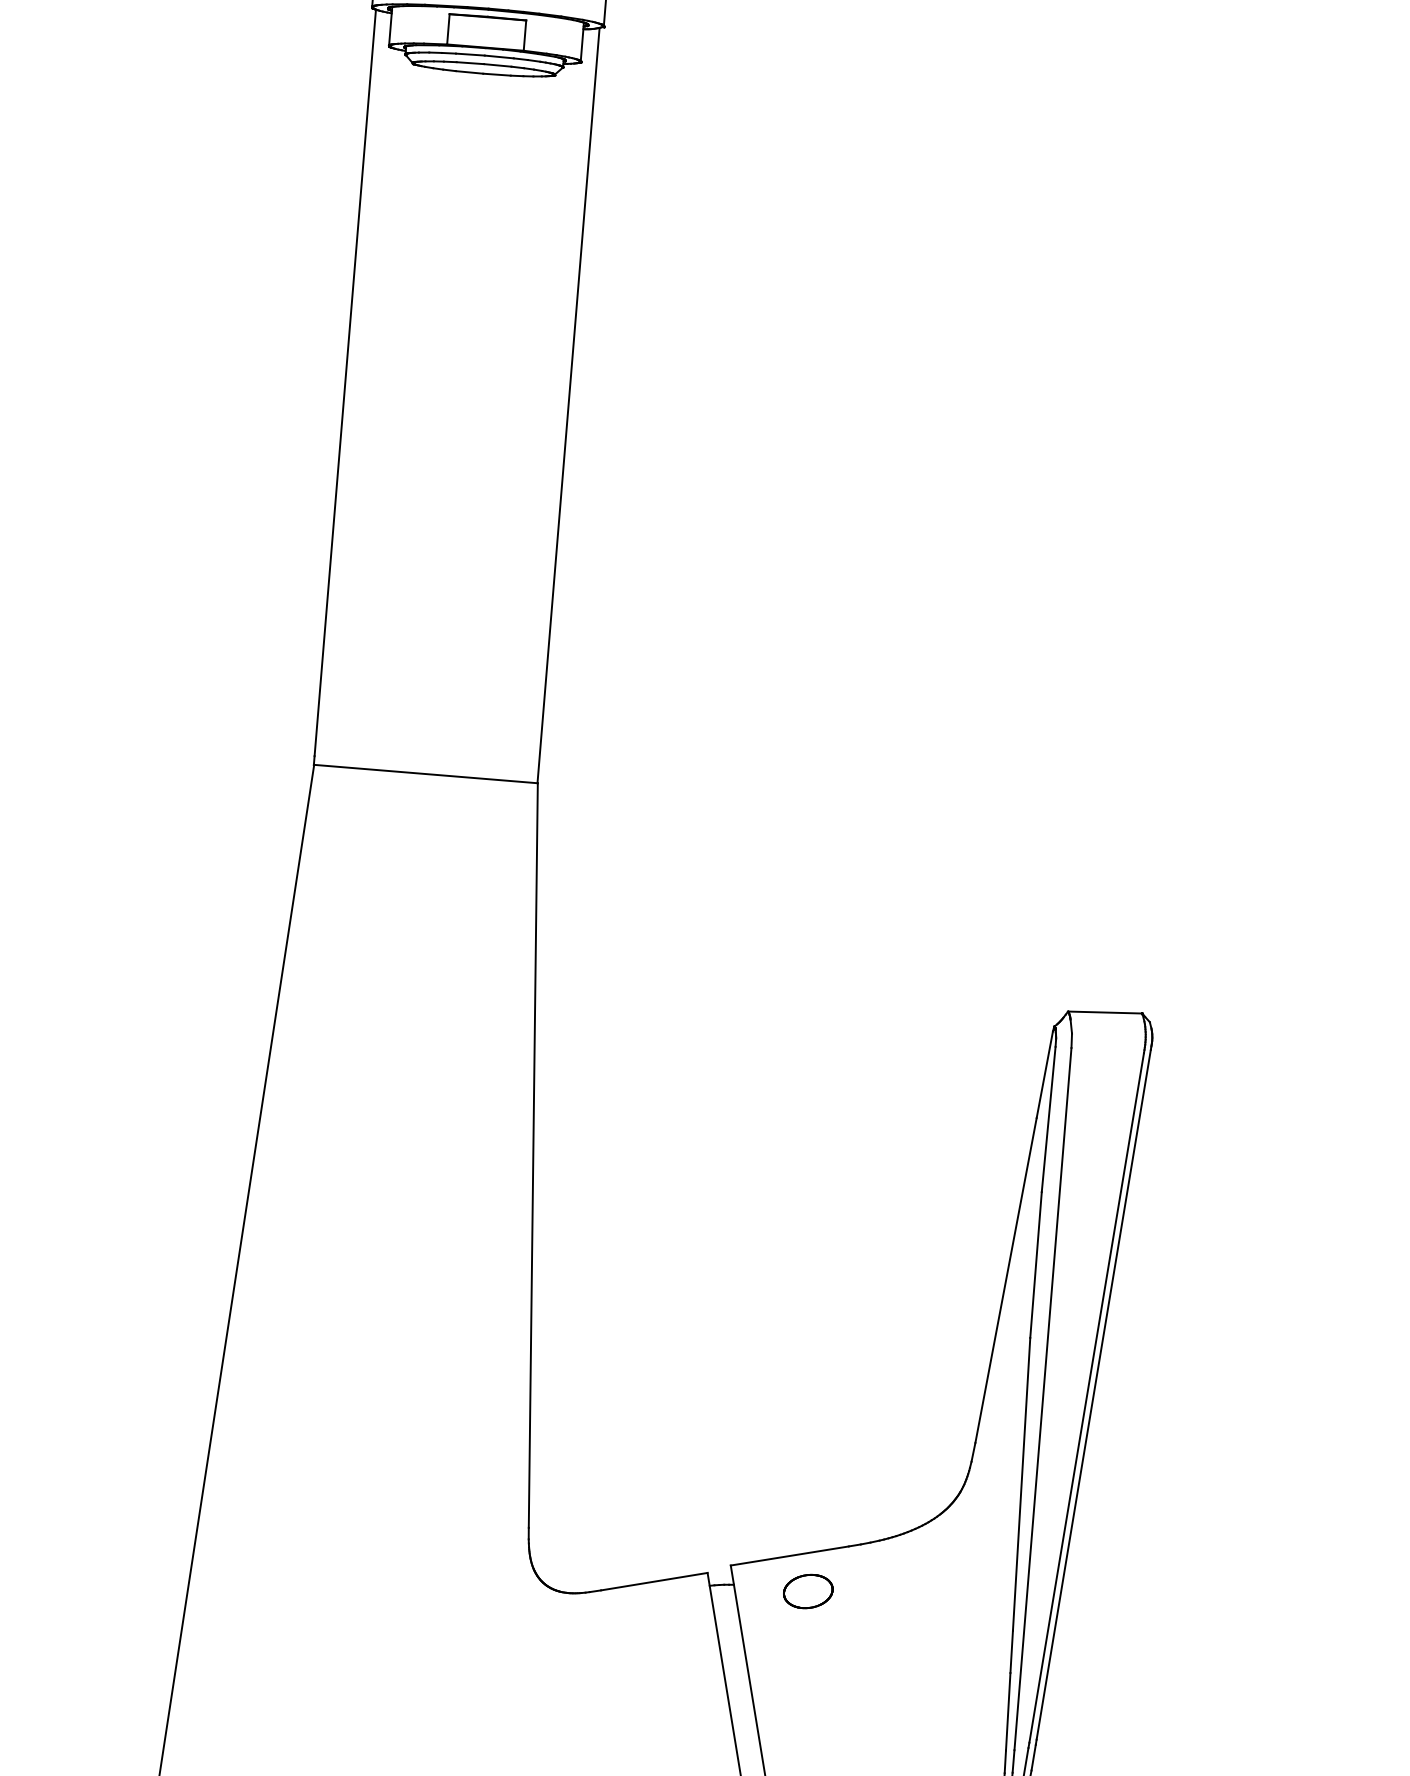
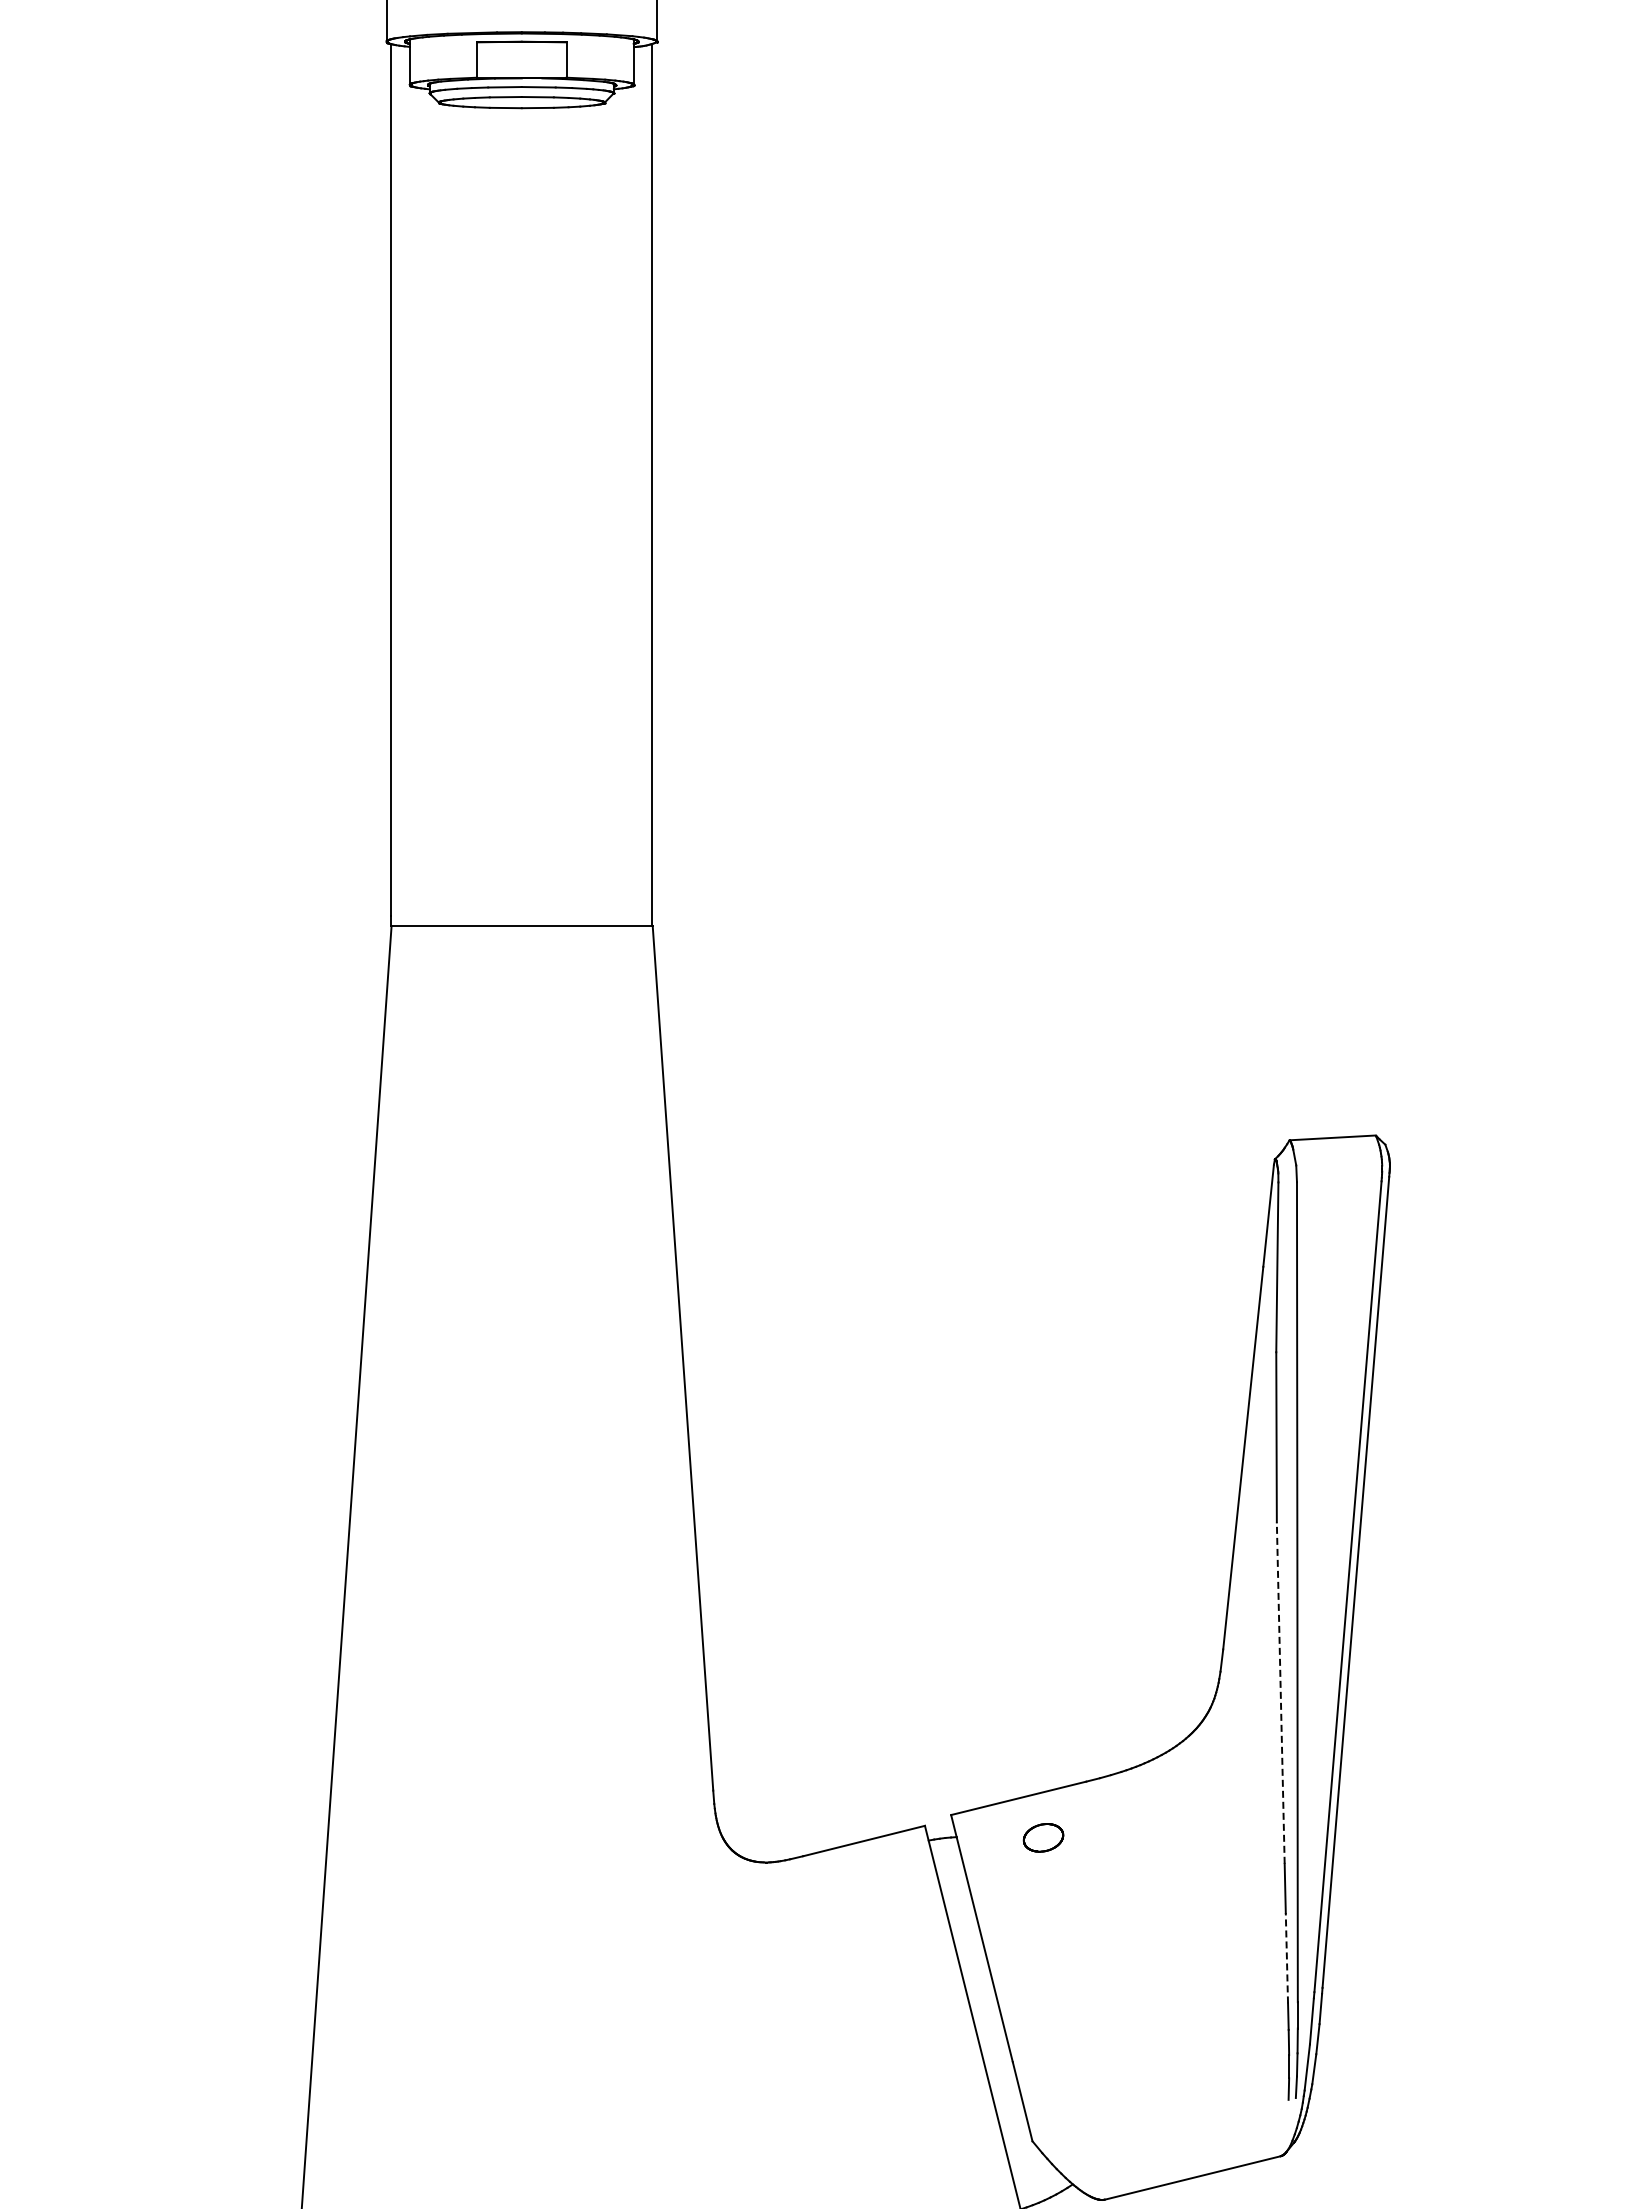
line: (1021, 1484) -> (1280, 1693), solid -> dashed
part: (808, 1591) -> (1043, 1837), size x0.7
line: (1007, 1711) -> (1286, 1957), solid -> dashed

